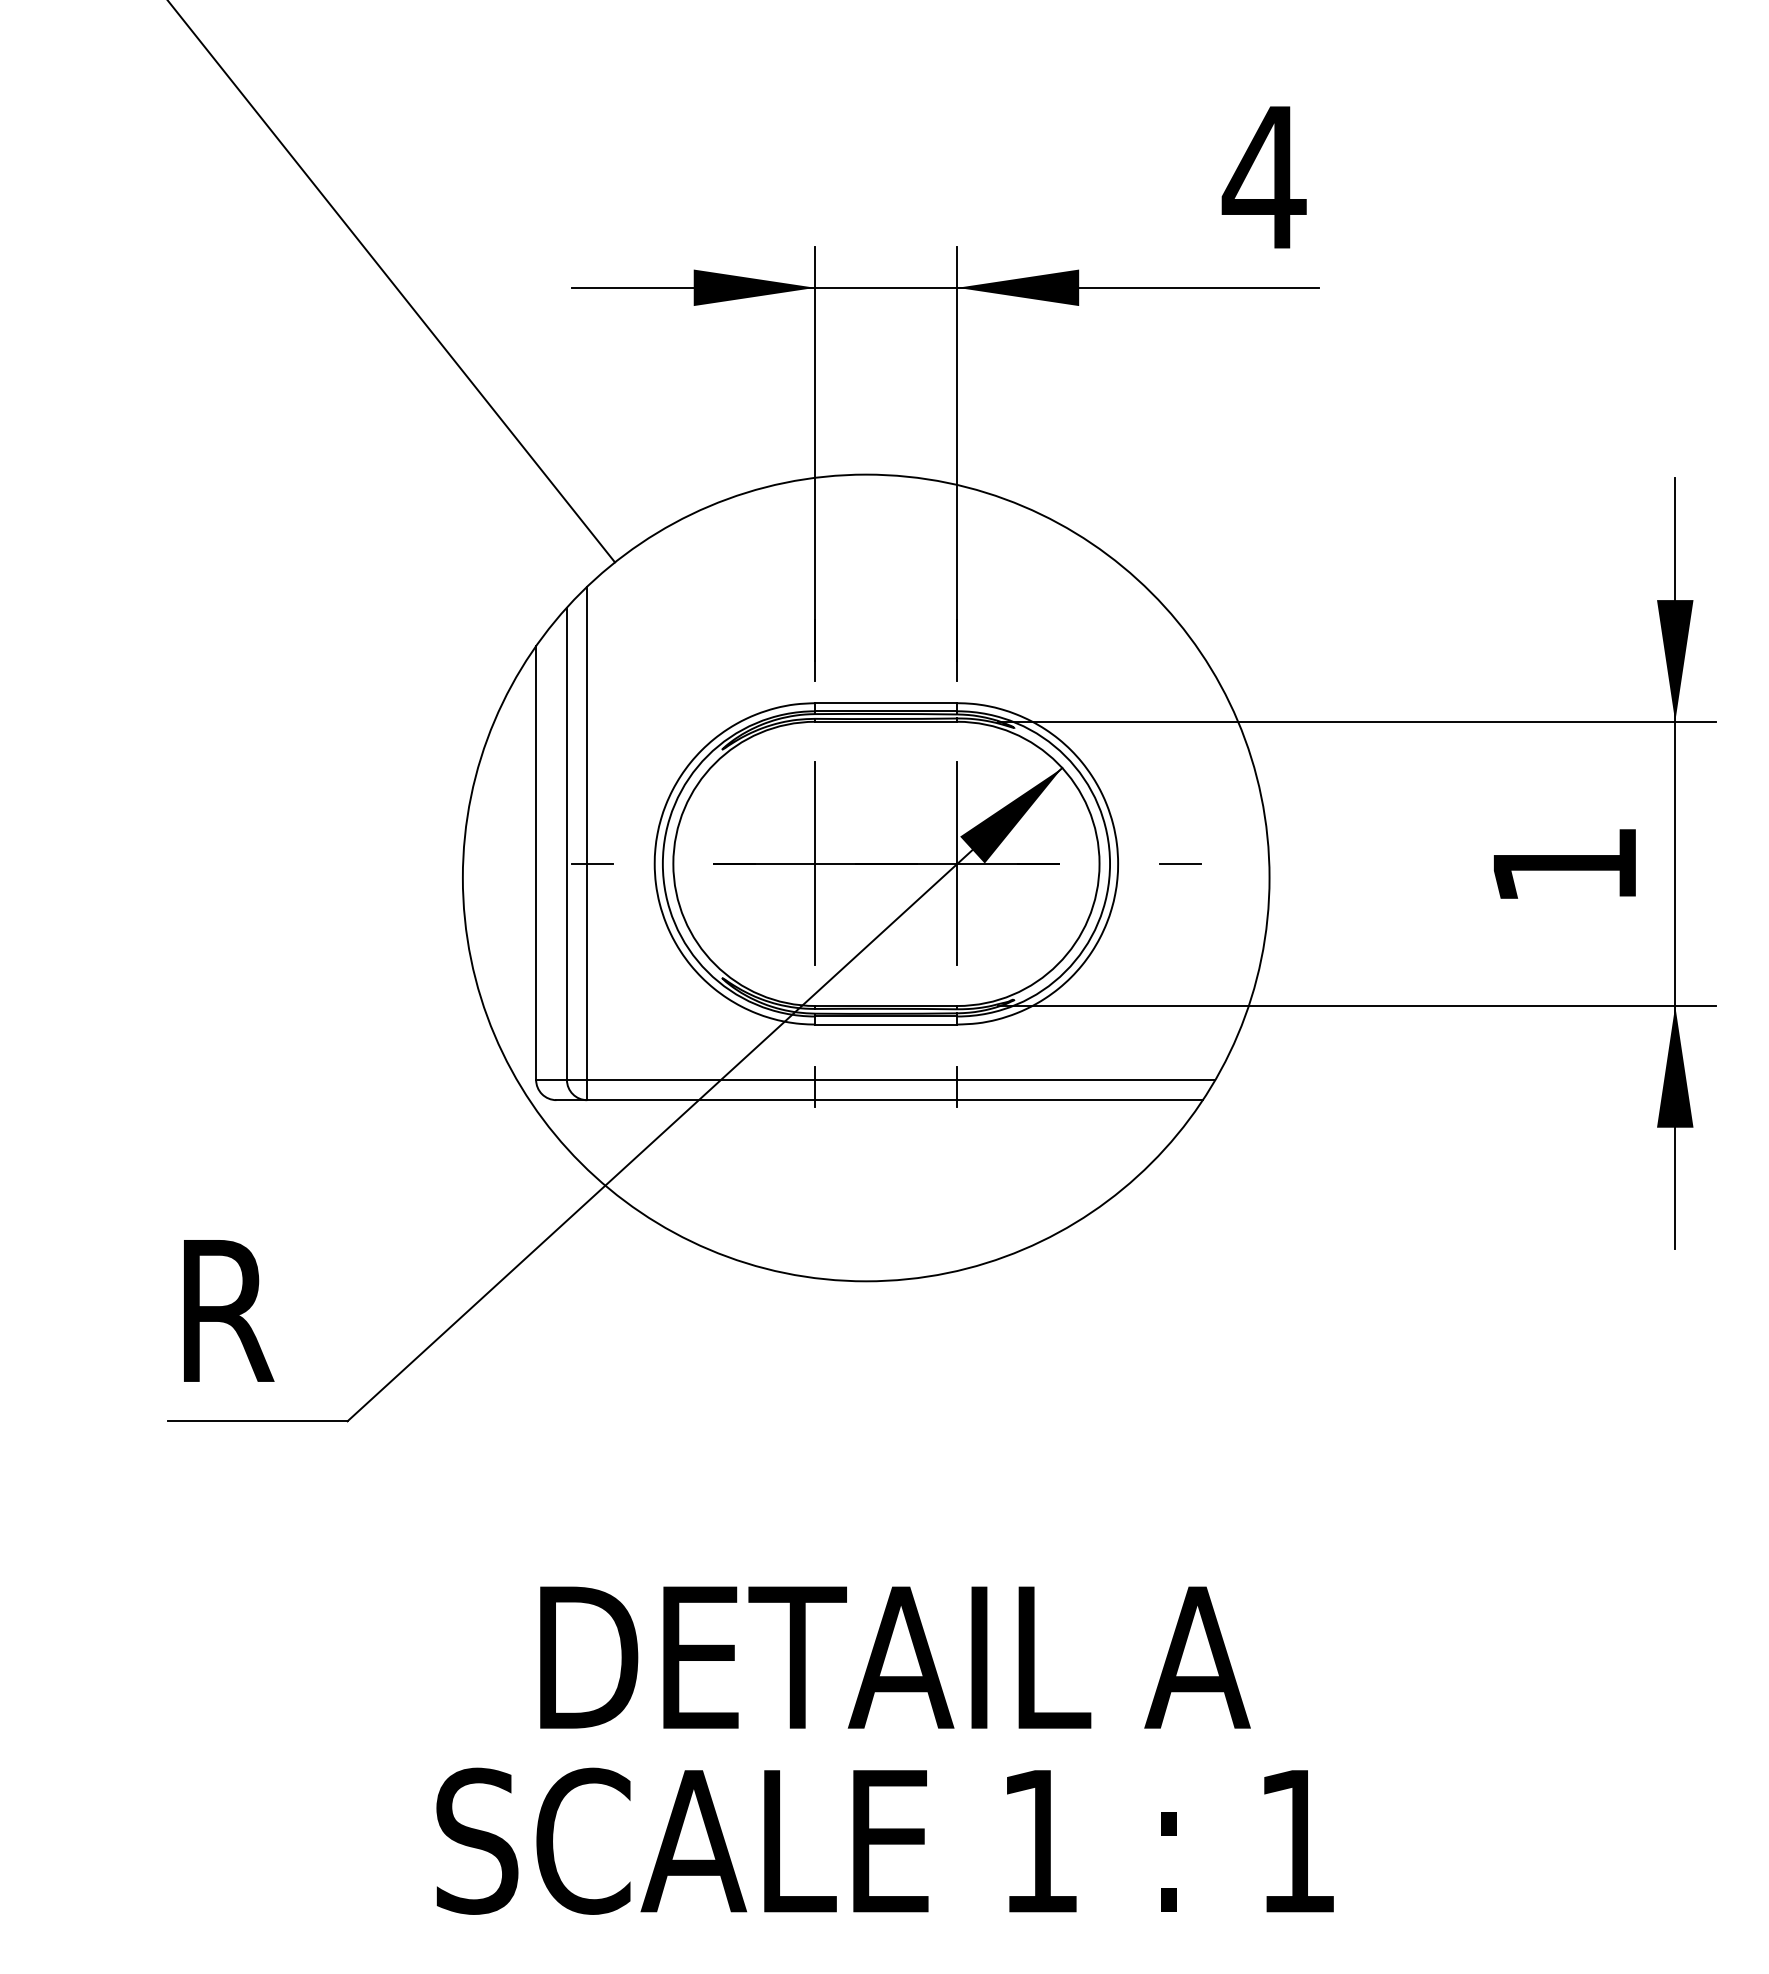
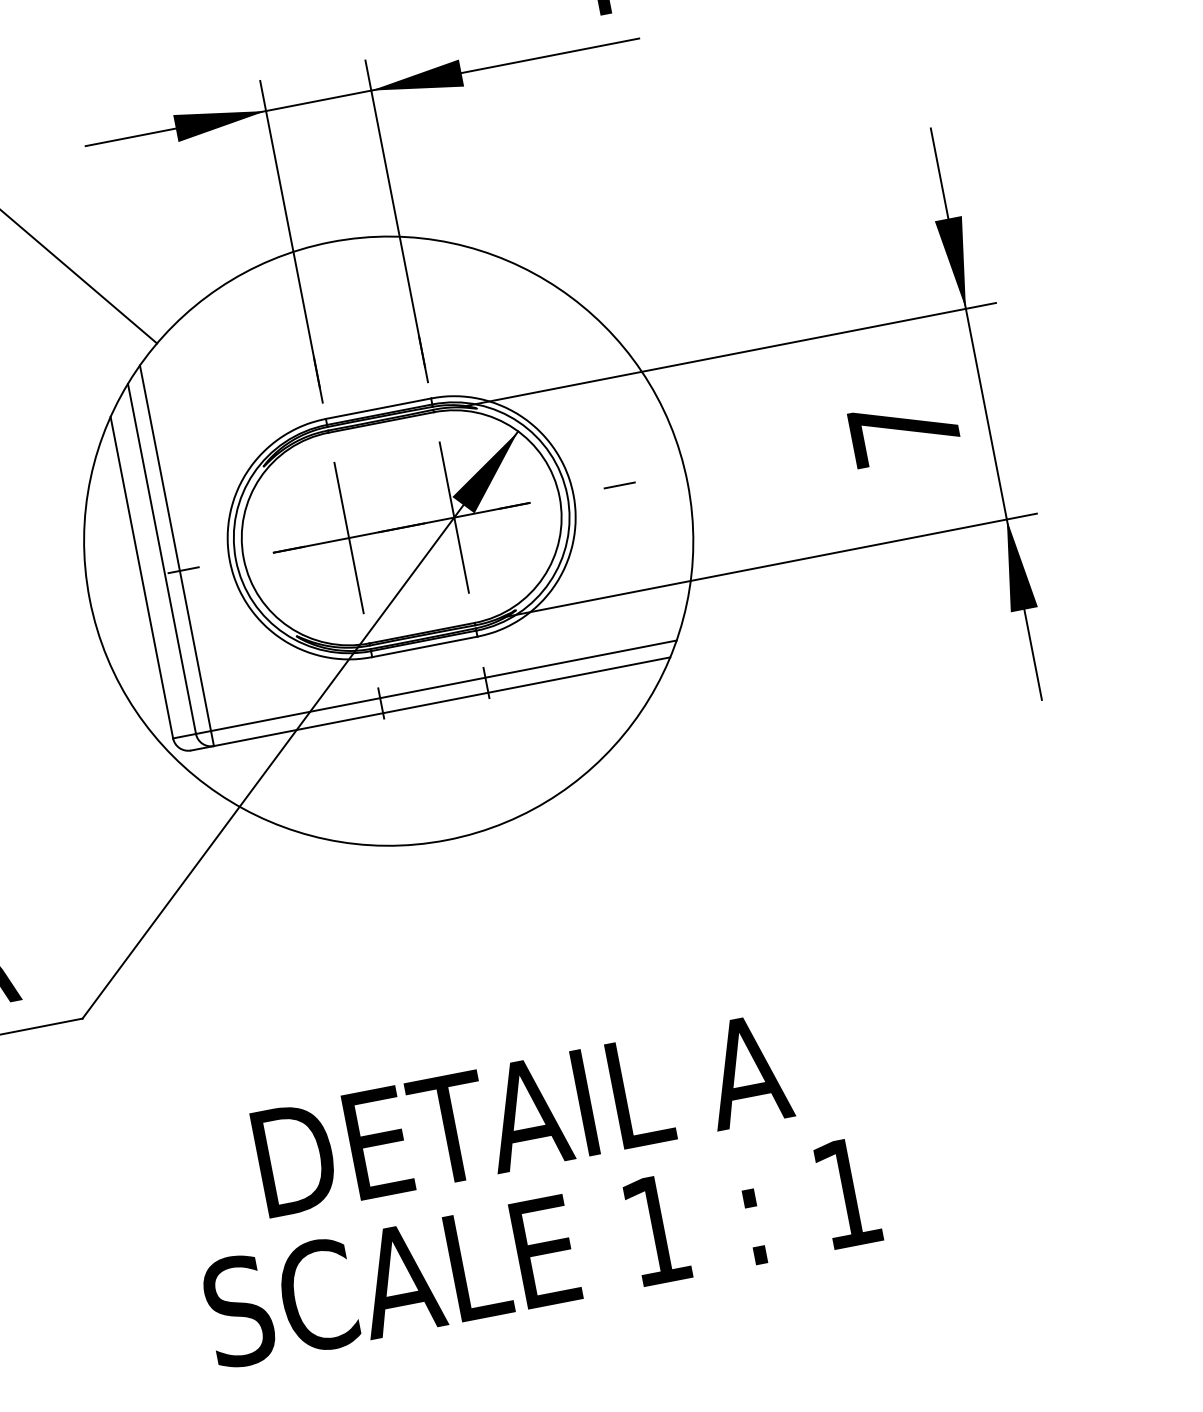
text: (1564, 865) -> (904, 431), 1 -> 7

